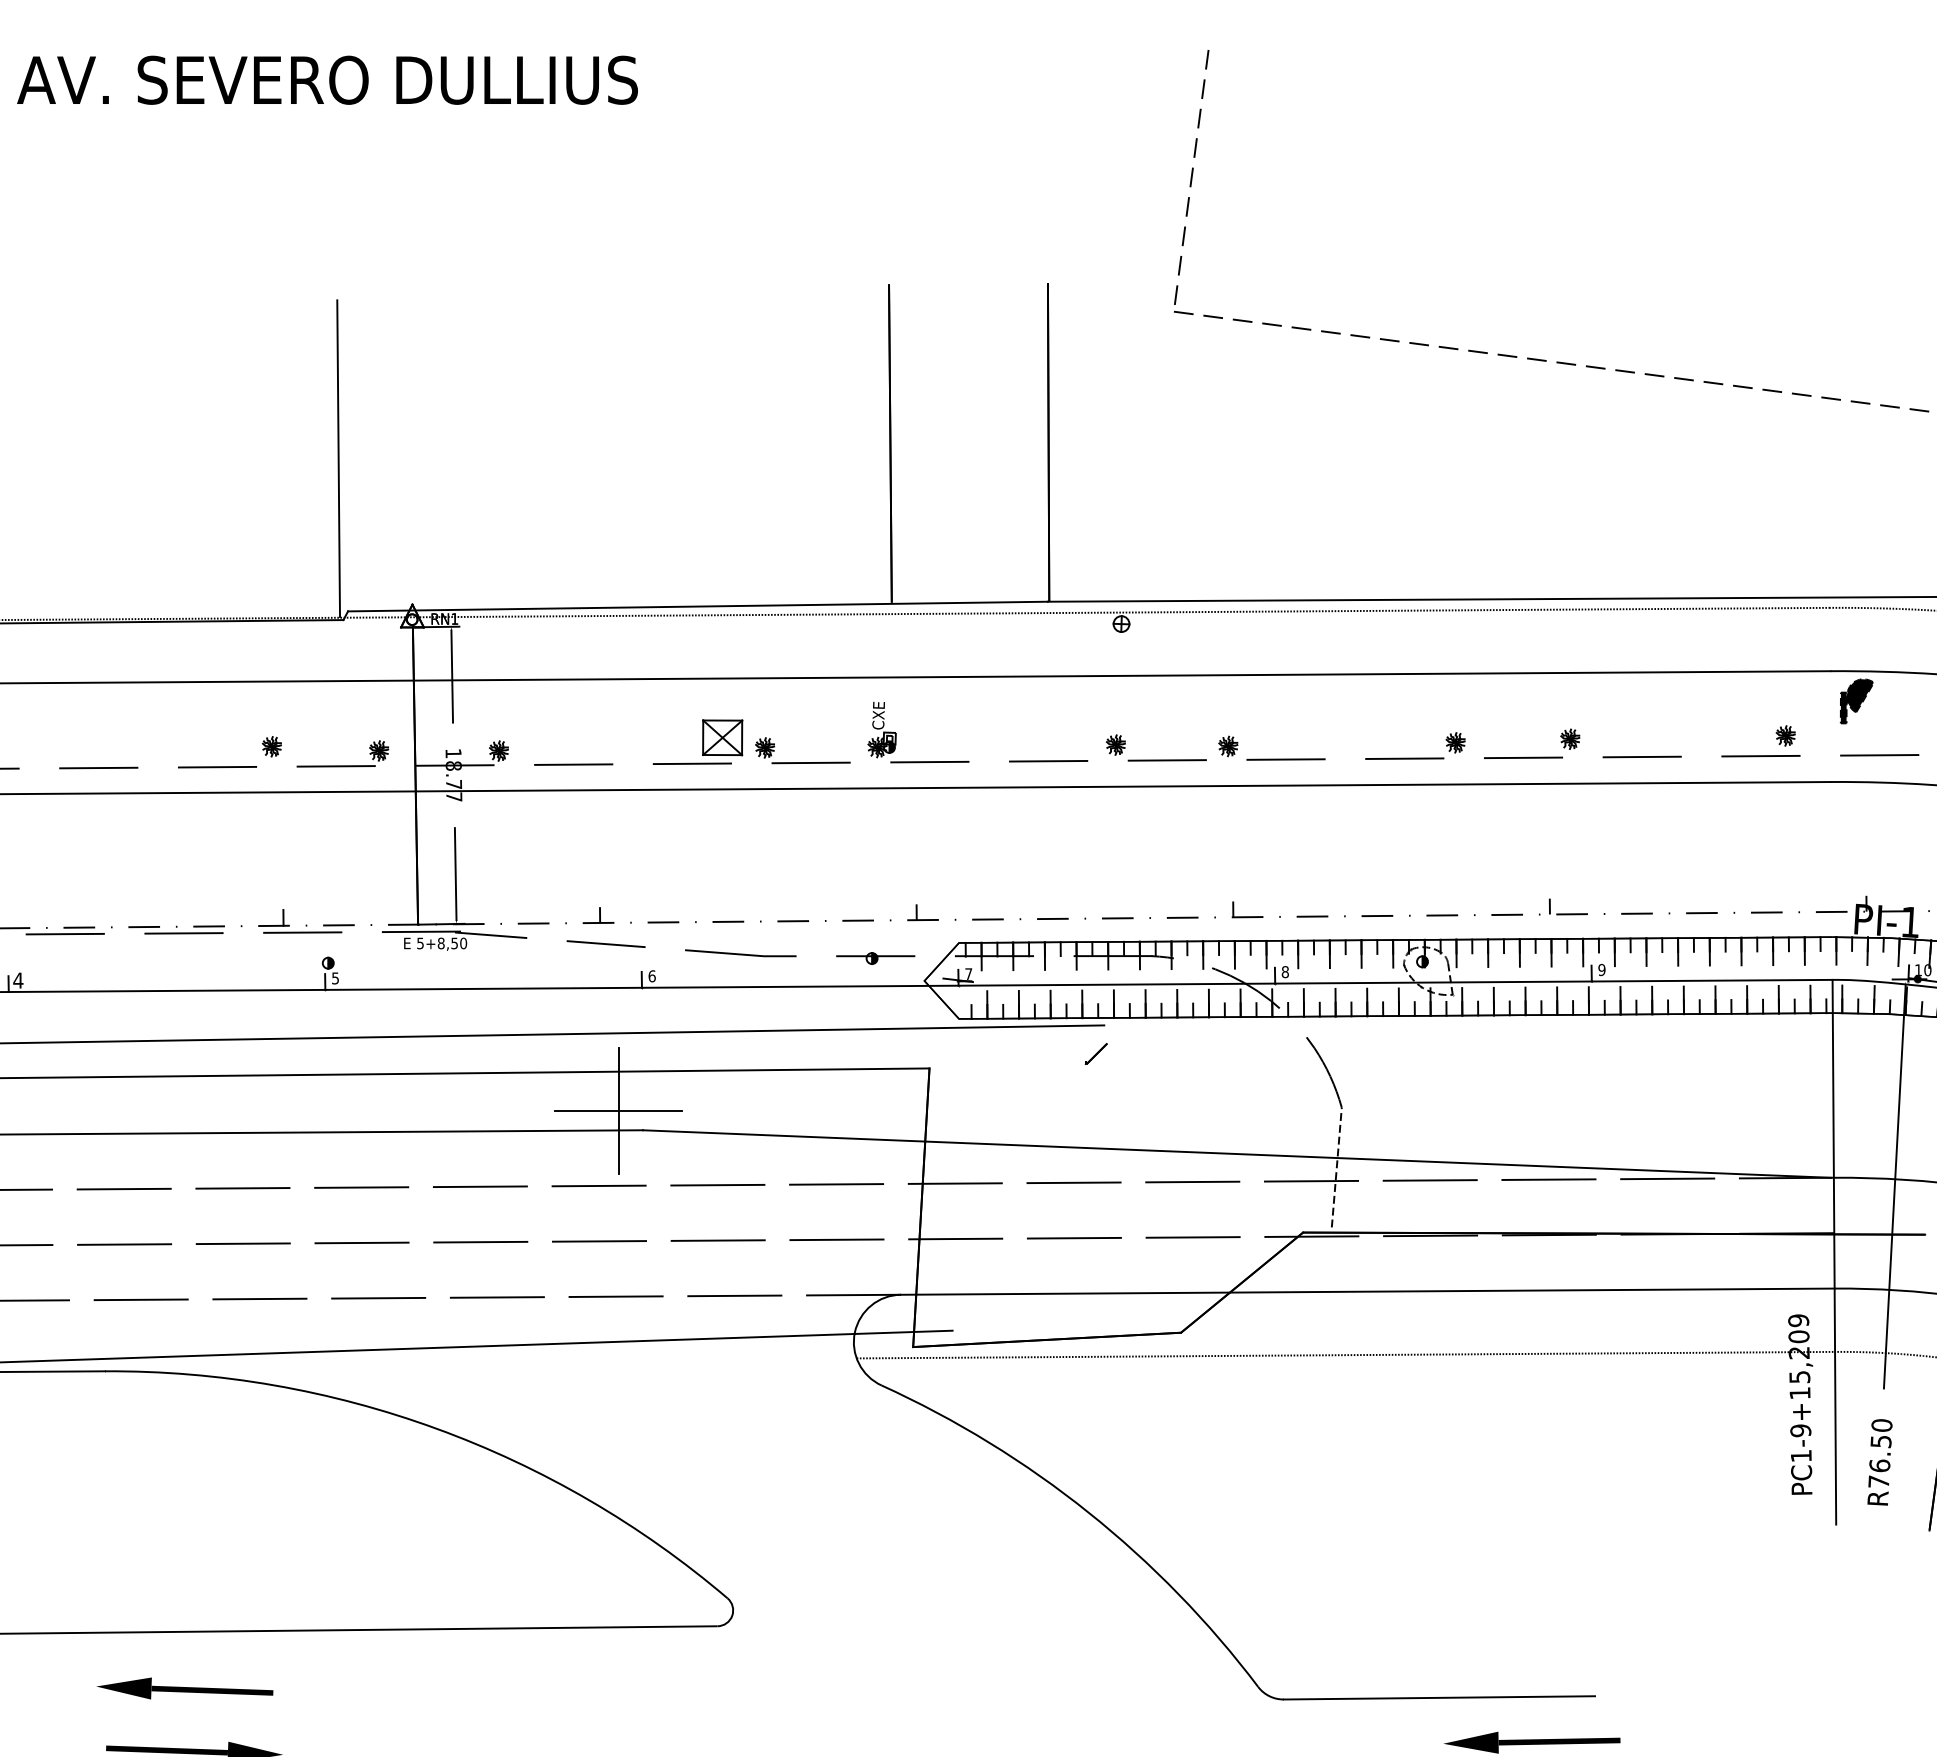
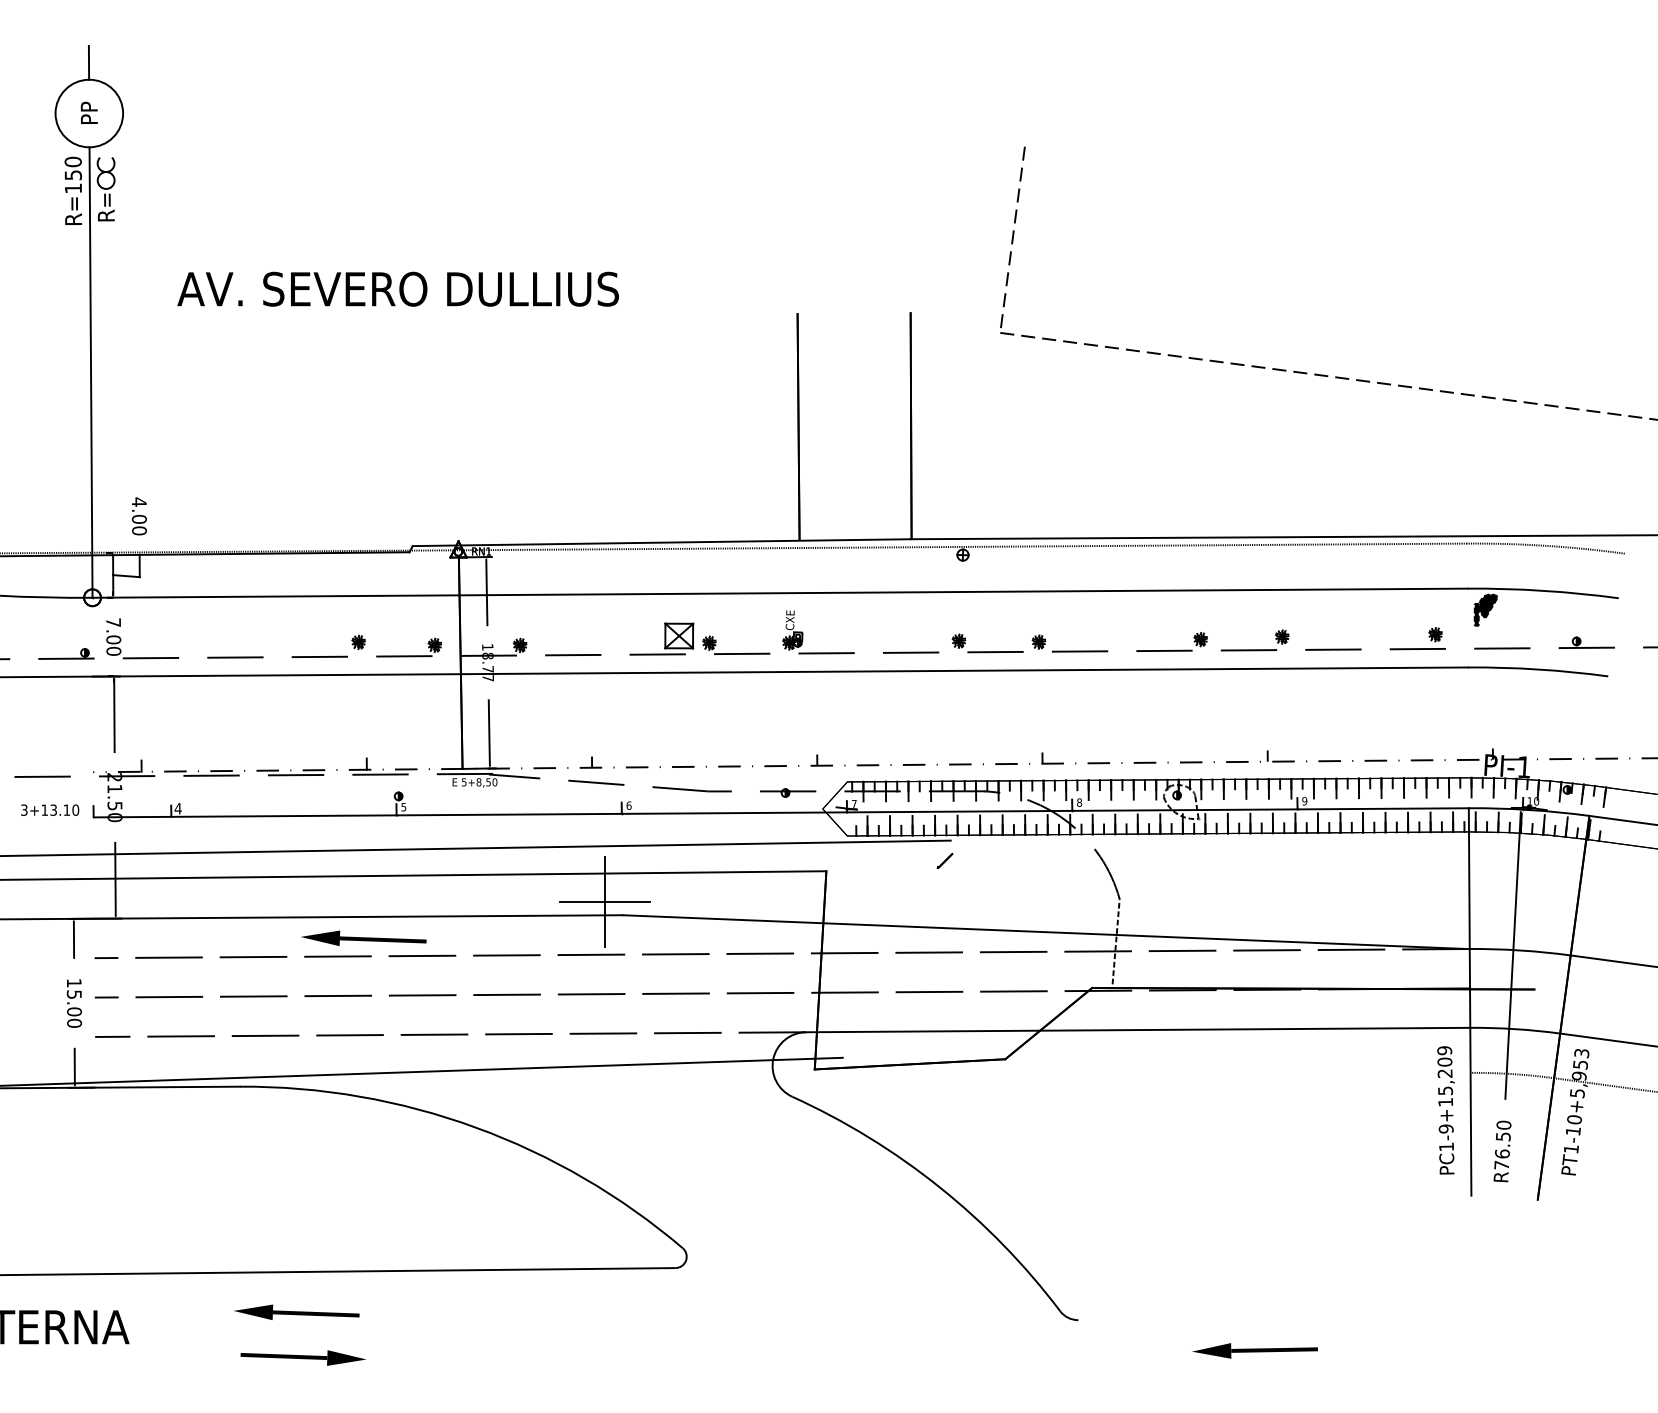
text: (326, 79) -> (397, 288), moved
line: (339, 458) -> (406, 437), removed
part: (278, 1161) -> (363, 937), added
line: (1345, 1354) -> (1122, 1074), removed
line: (1438, 1697) -> (1188, 1318), removed

